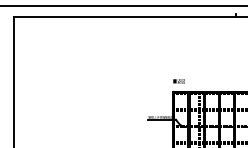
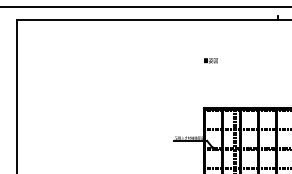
text: (178, 81) -> (210, 60), moved

